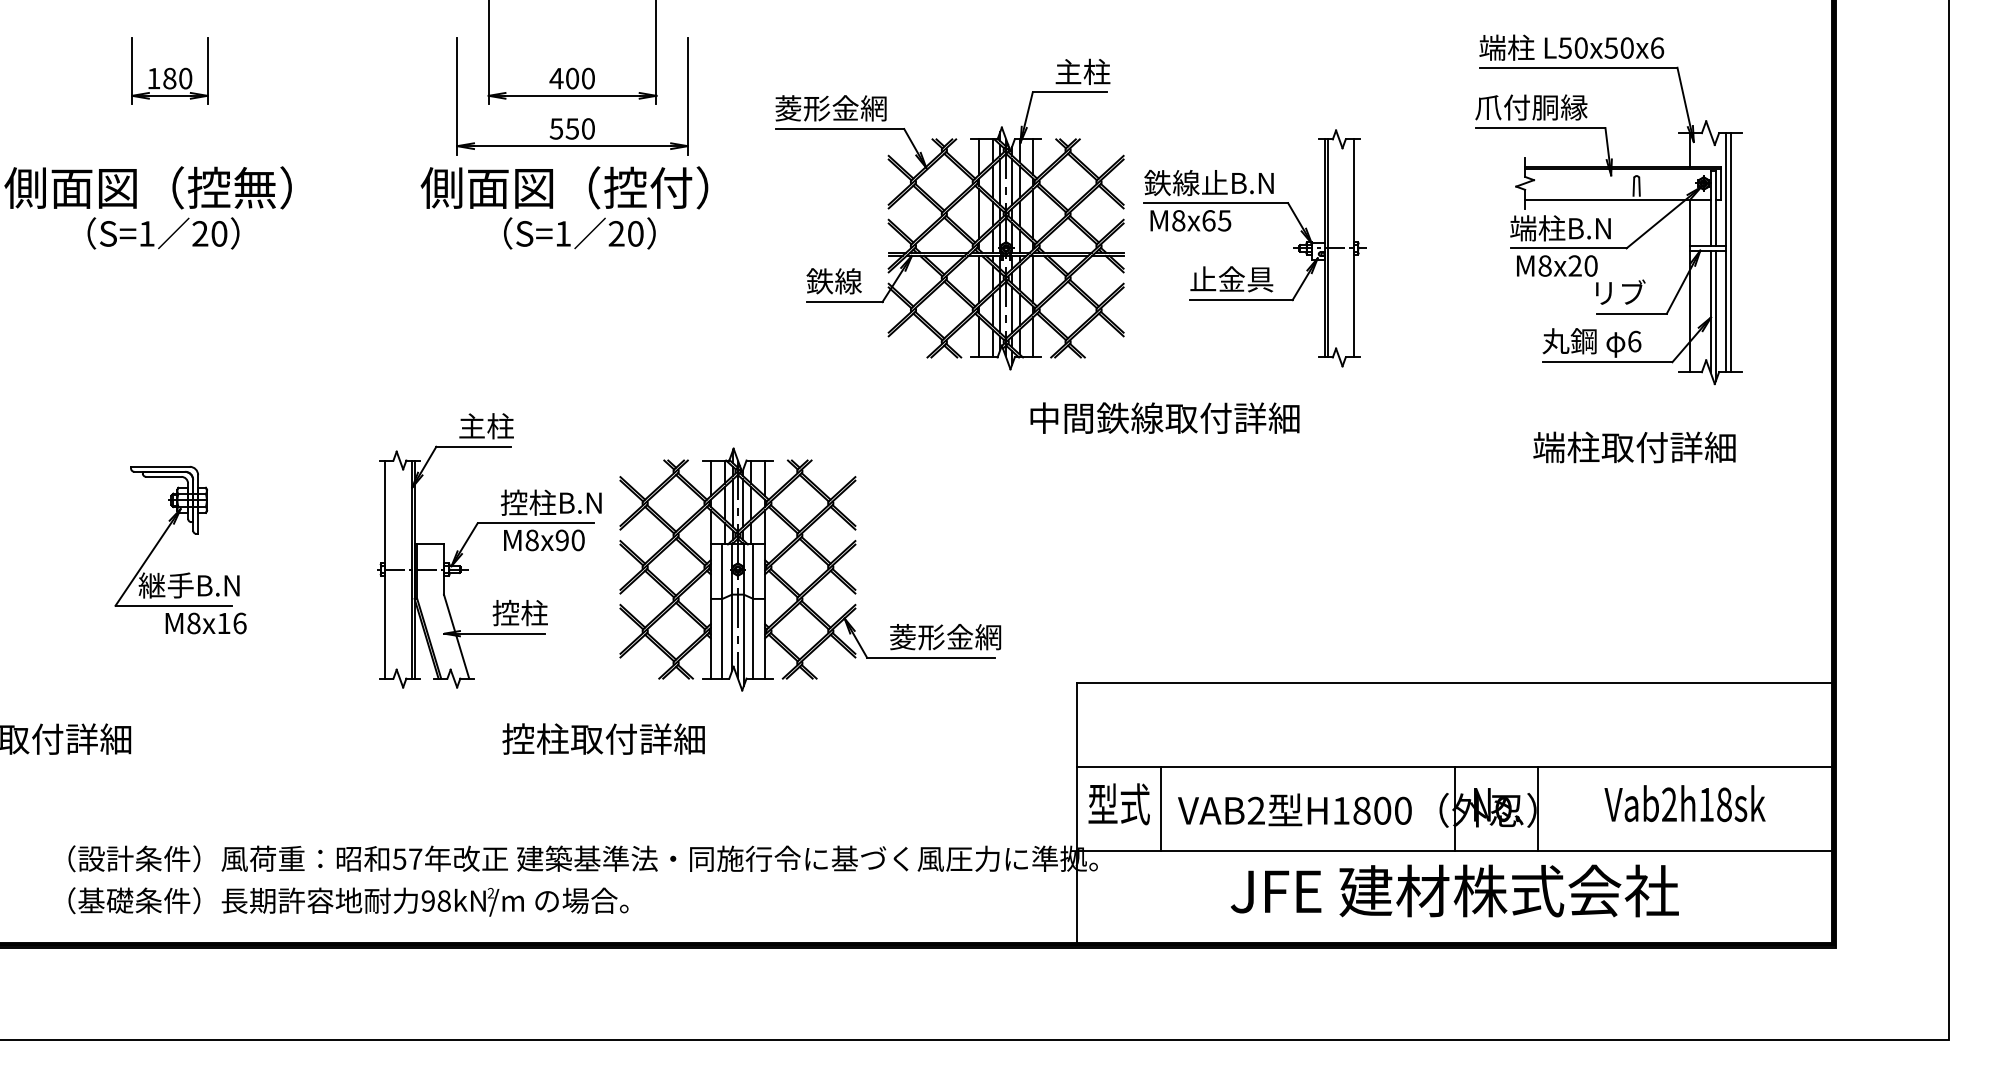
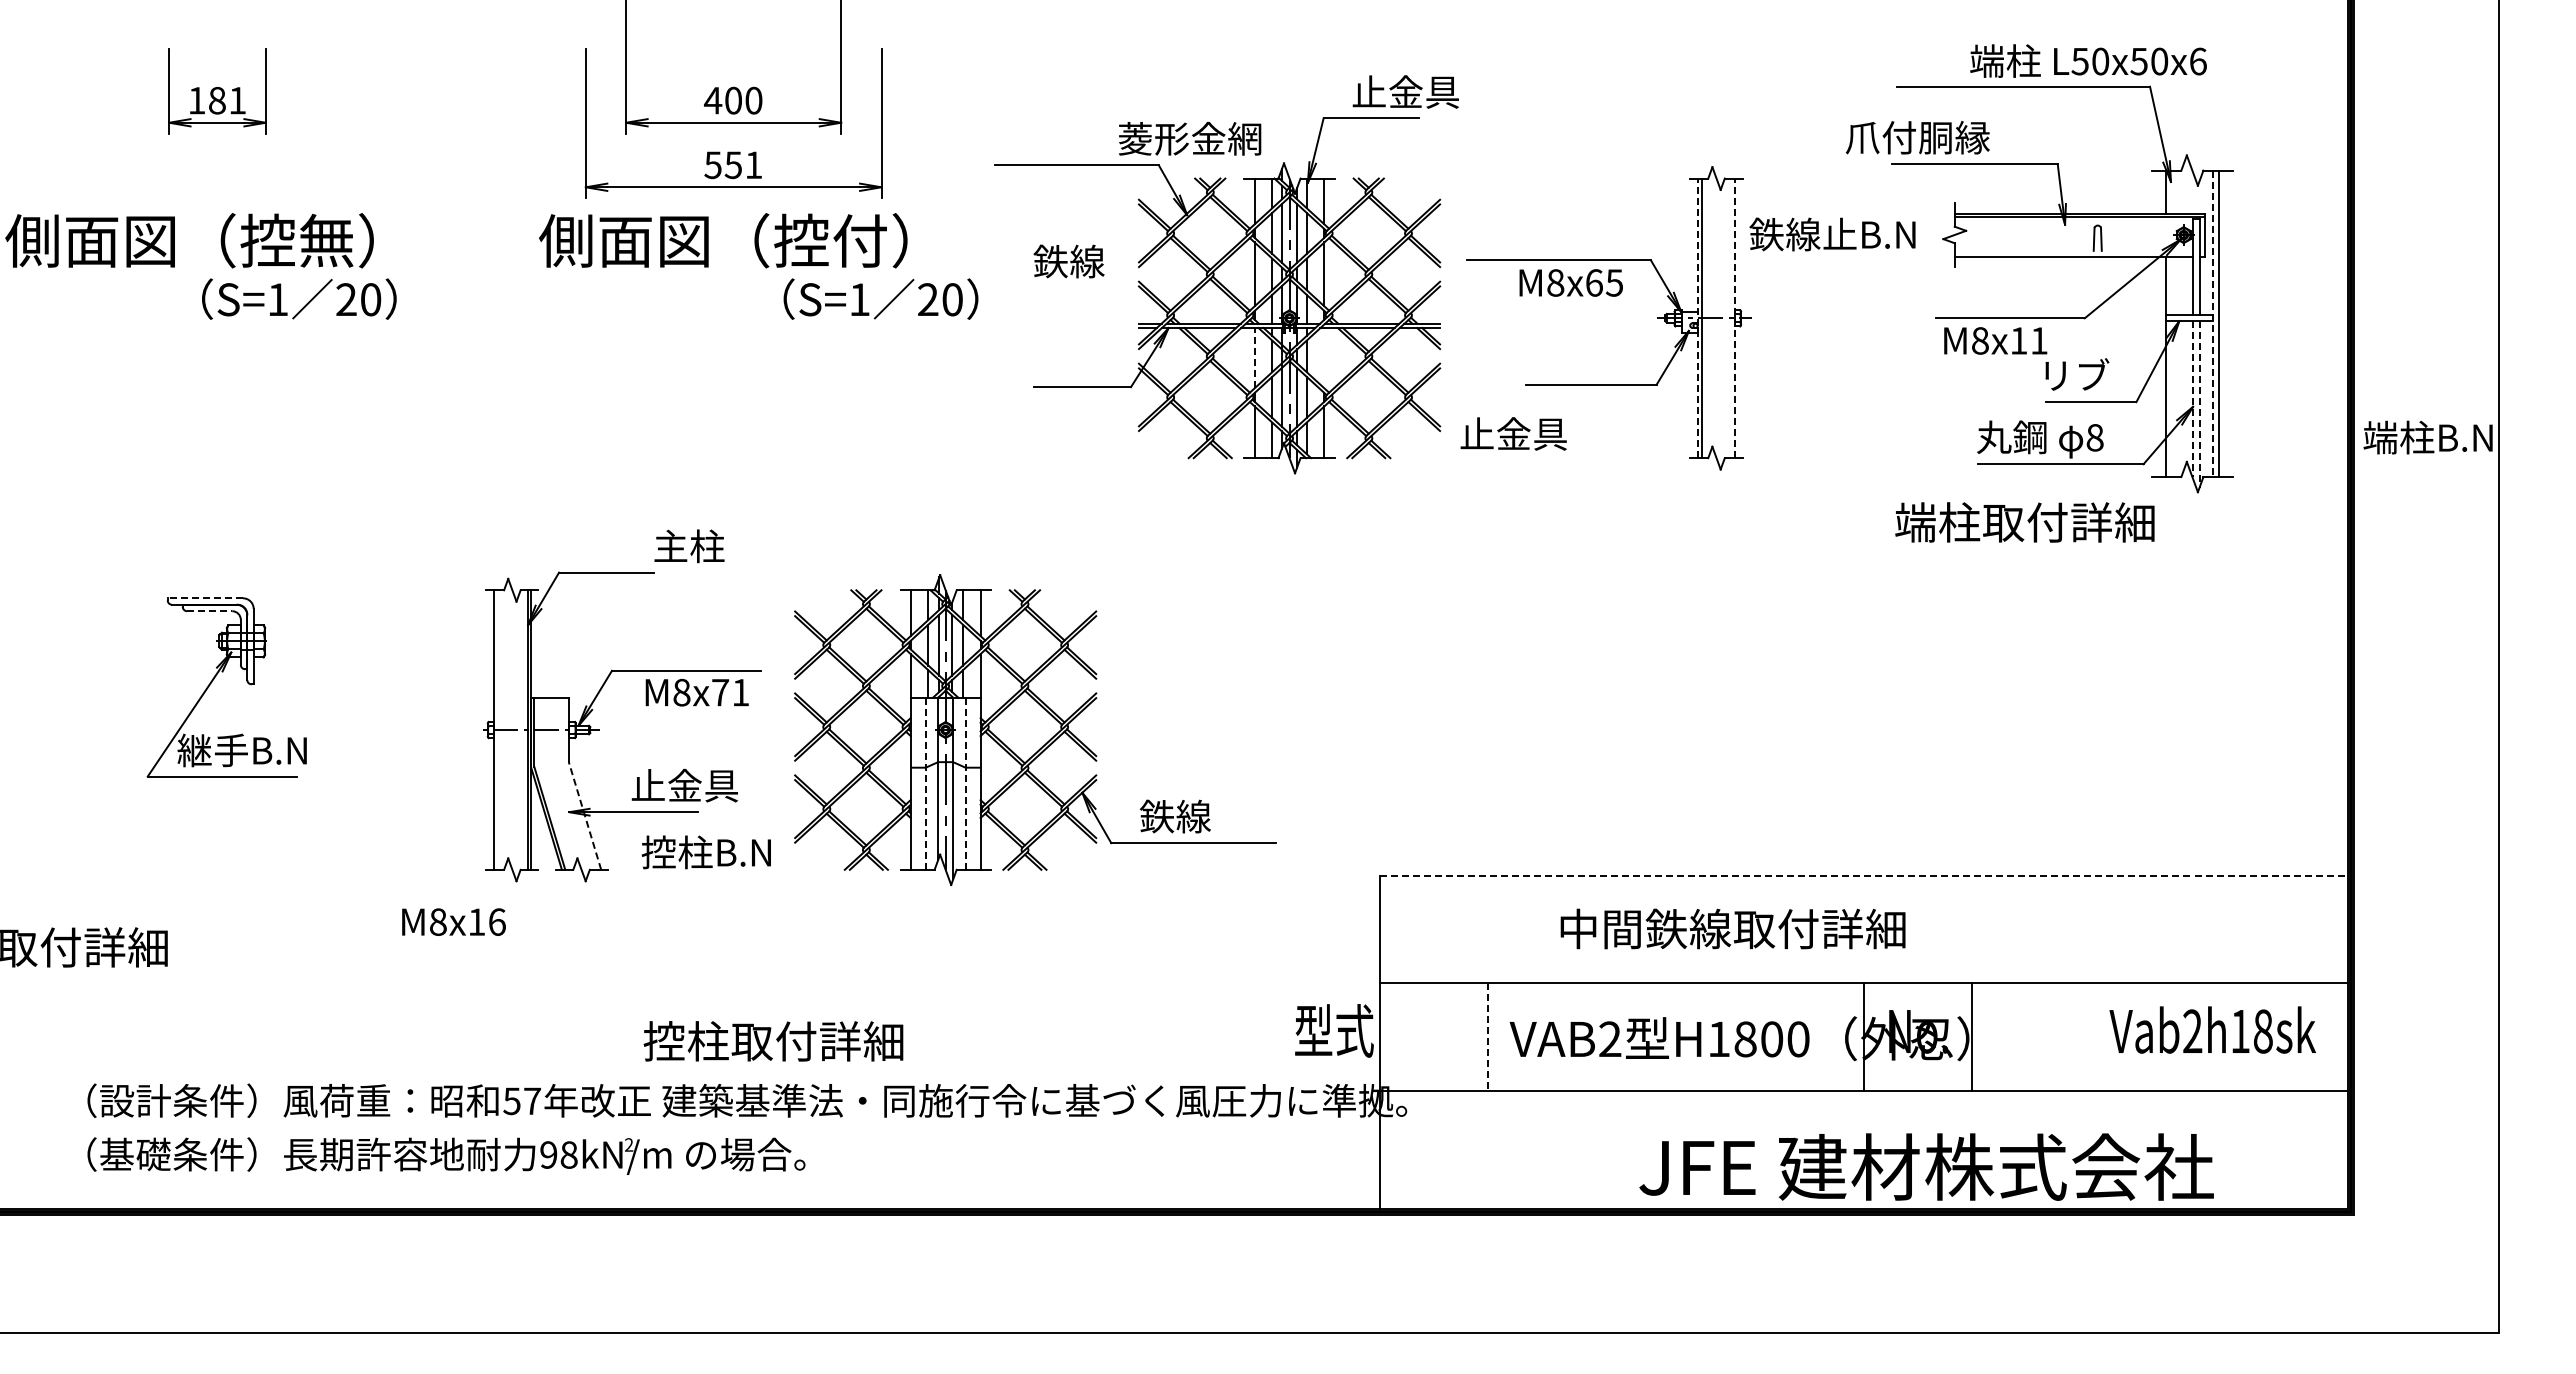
text: (1571, 47) -> (2088, 60), moved
text: (1096, 71) -> (1405, 91), 主柱 -> 止金具
text: (185, 78) -> (237, 100), 180 -> 181
text: (1531, 107) -> (1917, 137), moved
text: (831, 108) -> (1190, 138), moved
text: (588, 129) -> (753, 165), 550 -> 551
text: (1208, 183) -> (1832, 234), moved
text: (1190, 220) -> (1570, 282), moved
text: (1560, 228) -> (2427, 437), moved
text: (163, 232) -> (299, 298), moved
text: (579, 232) -> (880, 298), moved
line: (1324, 248) -> (1697, 318), solid -> dashed
line: (1354, 248) -> (1735, 318), solid -> dashed
line: (1726, 253) -> (2212, 324), solid -> dashed
text: (1582, 265) -> (2028, 340), M8x20 -> M8x11
line: (978, 278) -> (1254, 357), solid -> dashed
text: (1231, 278) -> (1513, 433), moved
line: (1033, 279) -> (1324, 358), removed
text: (833, 281) -> (1068, 261), moved
line: (1711, 311) -> (2193, 399), solid -> dashed
line: (1716, 315) -> (2199, 404), solid -> dashed
text: (1634, 341) -> (2094, 437), 6 -> 8
text: (1164, 417) -> (1732, 928), moved
text: (486, 426) -> (689, 546), moved
text: (1634, 447) -> (2024, 522), moved
line: (160, 466) -> (205, 598), solid -> dashed
line: (163, 477) -> (209, 611), solid -> dashed
text: (550, 502) -> (705, 852), moved
text: (570, 540) -> (730, 692), M8x90 -> M8x71
text: (534, 612) -> (684, 785), 控柱 -> 止金具
line: (722, 612) -> (925, 784), solid -> dashed
line: (753, 612) -> (965, 784), solid -> dashed
text: (205, 622) -> (453, 921), moved
line: (456, 636) -> (584, 815), solid -> dashed
text: (944, 637) -> (1210, 816), 菱形金網 -> 鉄線
line: (1454, 683) -> (1864, 875), solid -> dashed
text: (603, 739) -> (773, 1041), moved
text: (1119, 803) -> (1334, 1030), moved
text: (1684, 803) -> (2212, 1029), moved
line: (1161, 809) -> (1488, 1037), solid -> dashed
text: (1454, 890) -> (1926, 1166), moved

